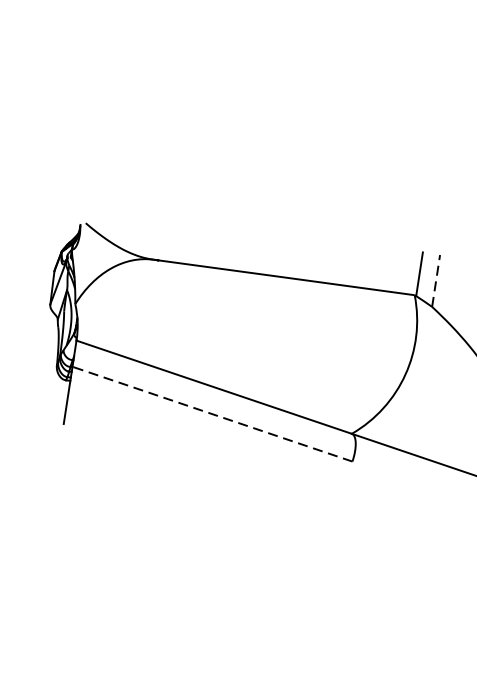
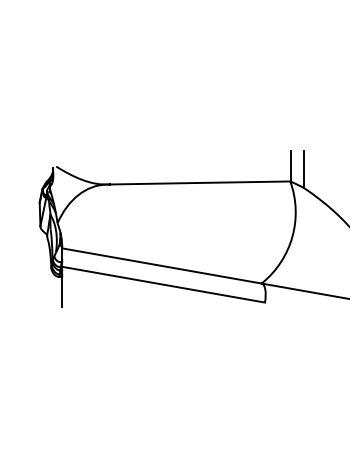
line: (436, 279) -> (303, 168), dashed -> solid
line: (212, 413) -> (163, 284), dashed -> solid

